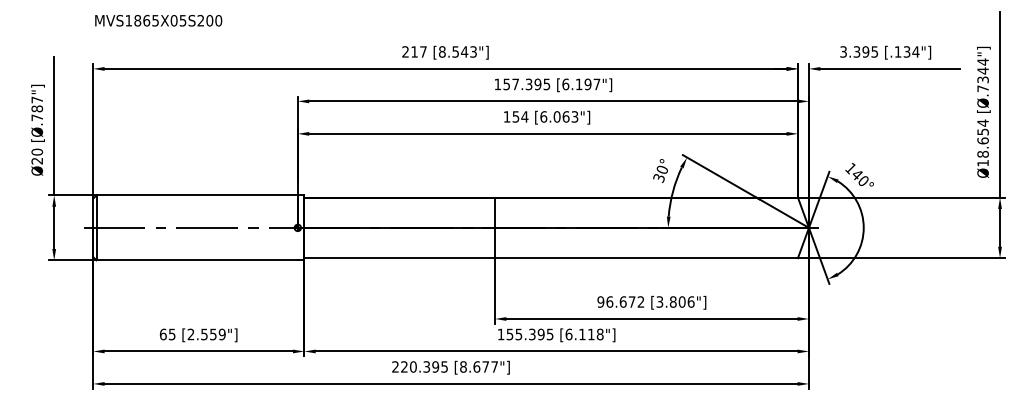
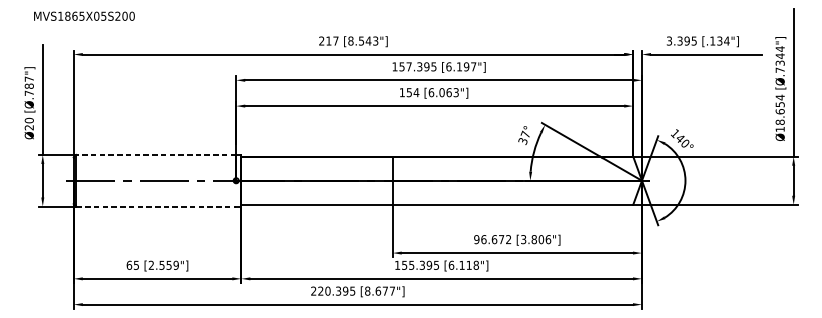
text: (158, 20) -> (84, 16), moved
text: (661, 168) -> (524, 133), 30° -> 37°
line: (197, 195) -> (156, 155), solid -> dashed
line: (197, 260) -> (156, 206), solid -> dashed

